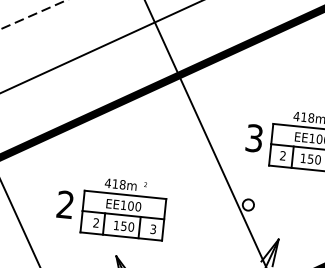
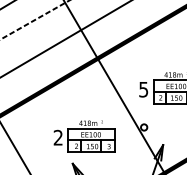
text: (254, 136) -> (143, 88), 3 -> 5
part: (111, 207) -> (84, 136), moved

